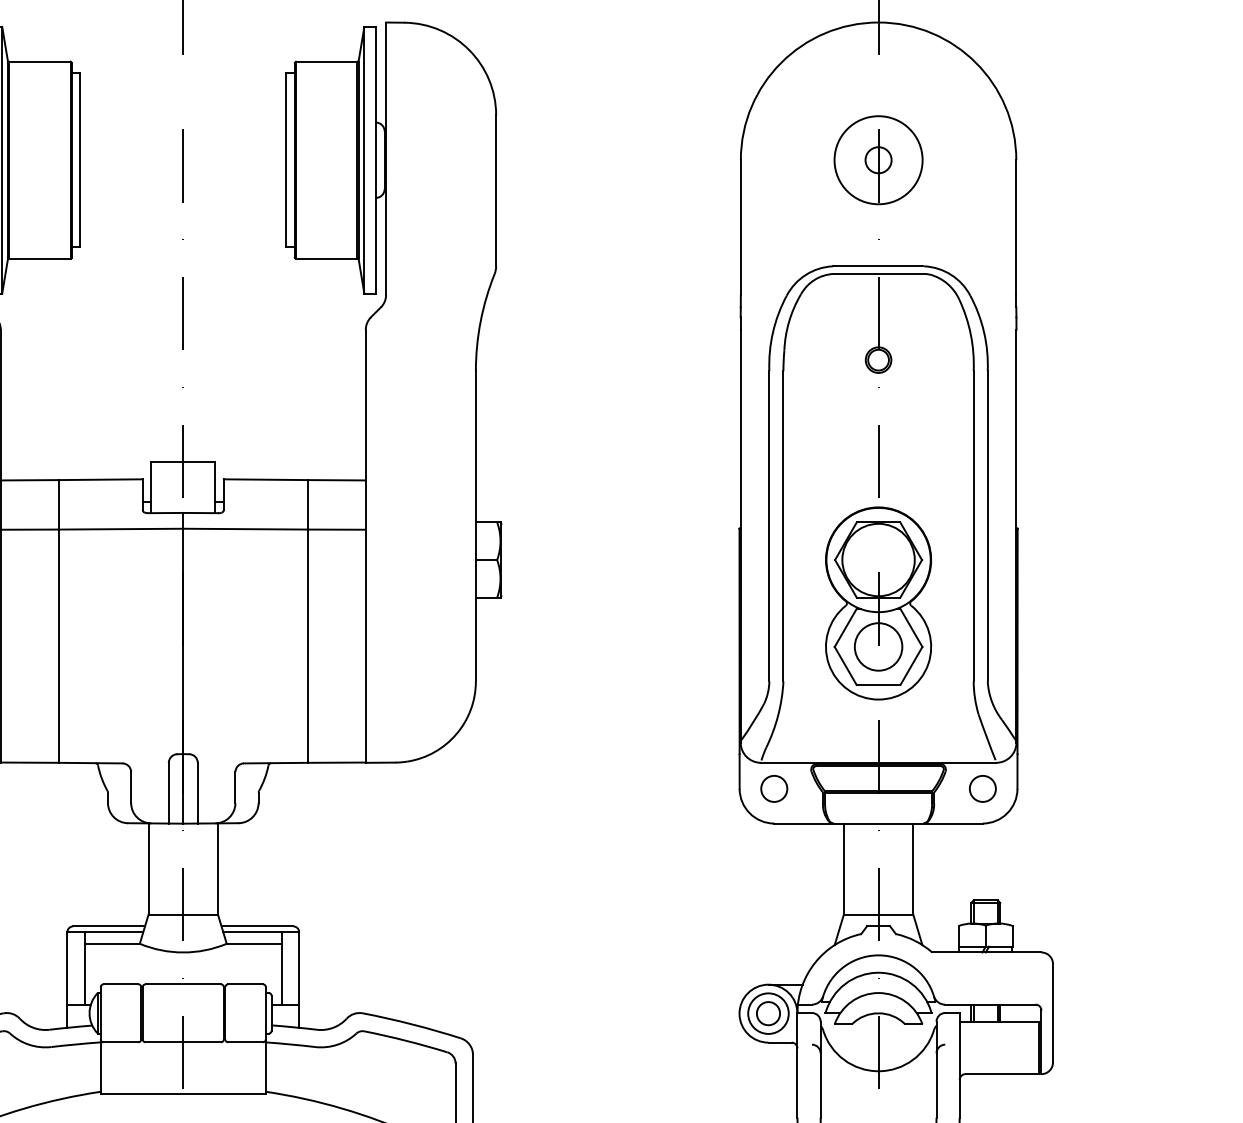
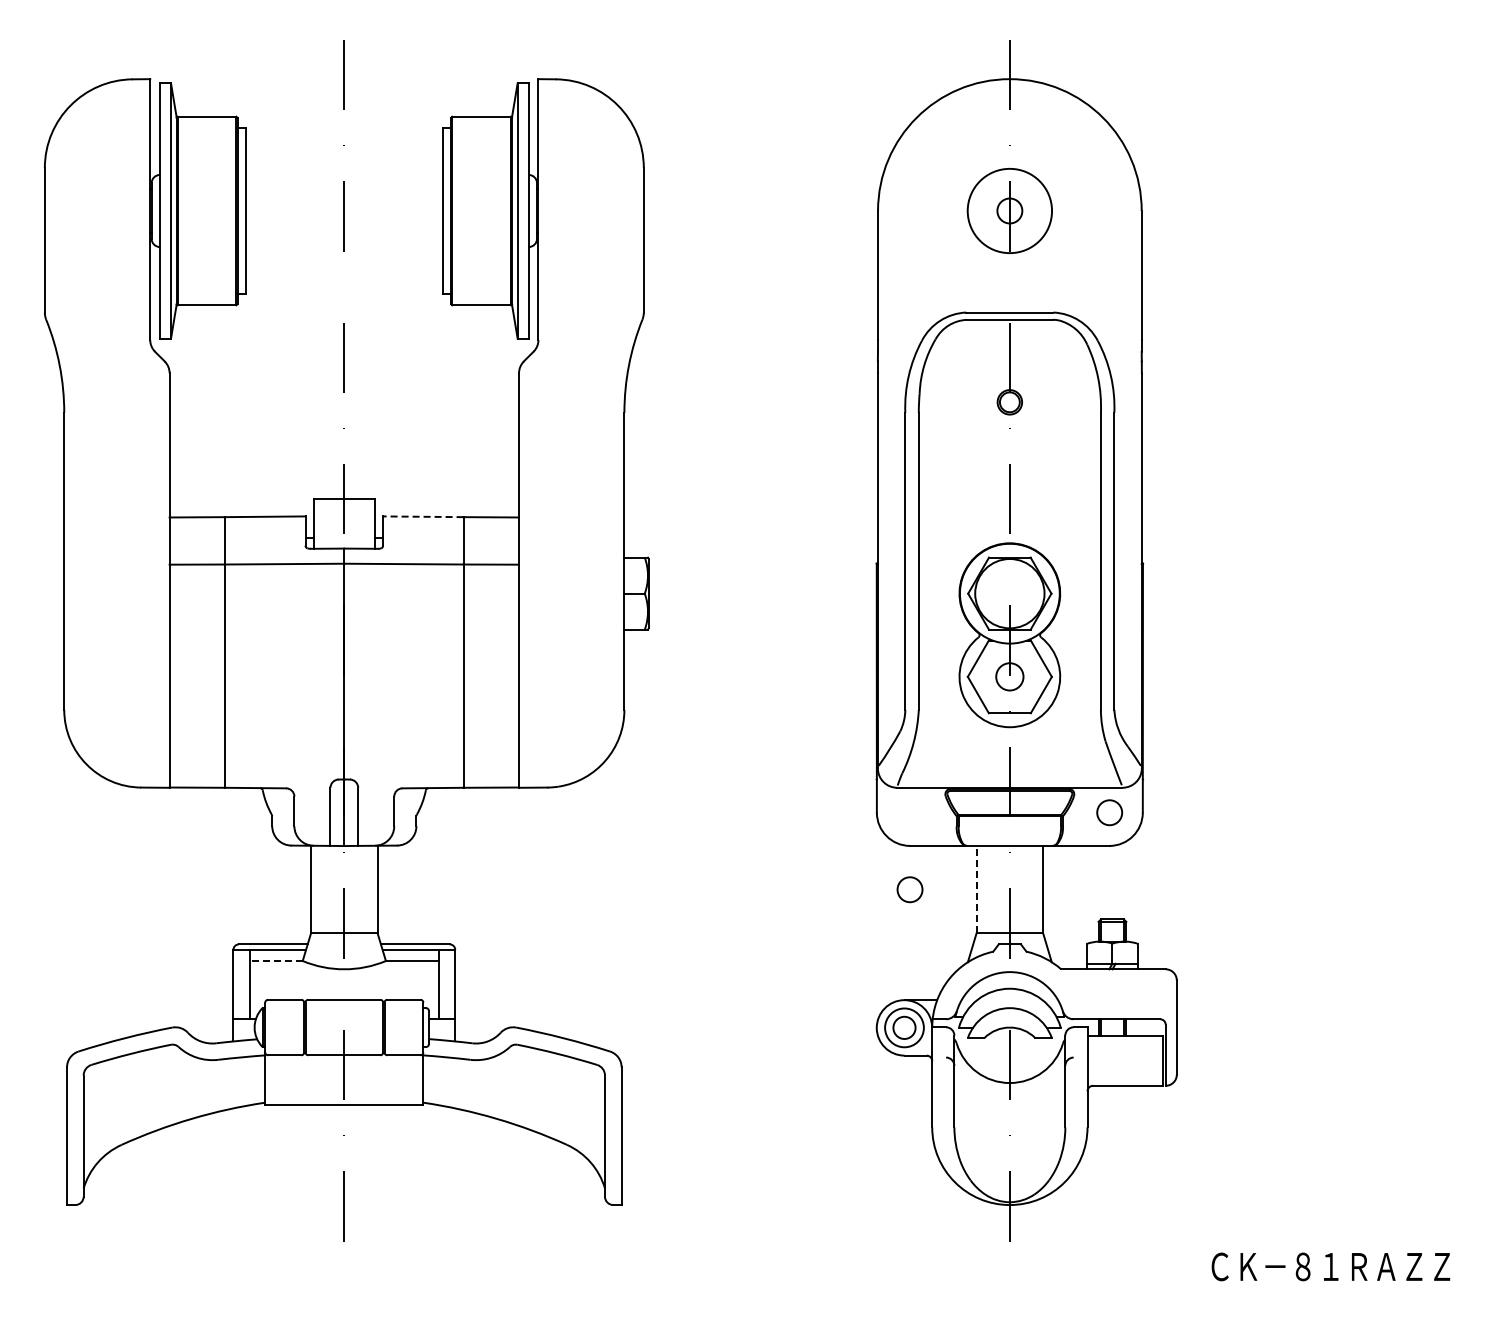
line: (264, 479) -> (422, 516), solid -> dashed
circle: (878, 646) -> (1009, 676), size x0.6
circle: (773, 788) -> (909, 889), moved
line: (843, 869) -> (976, 889), solid -> dashed
line: (111, 944) -> (275, 961), solid -> dashed

